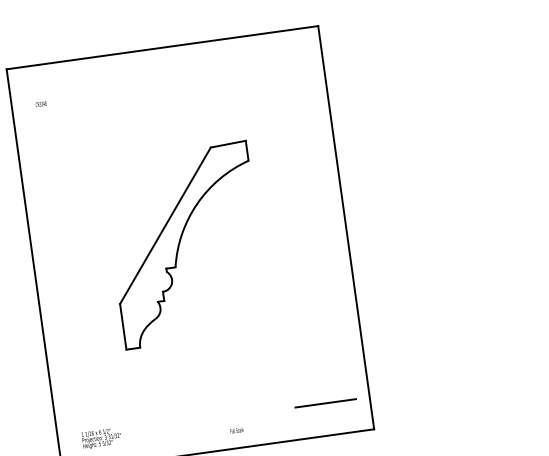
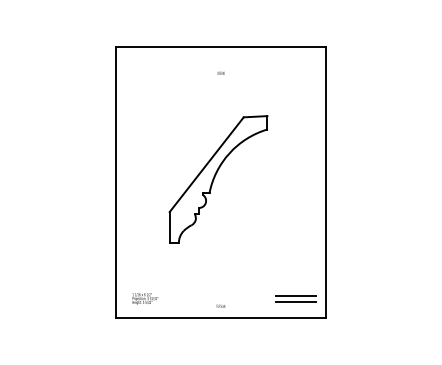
text: (40, 103) -> (220, 72), moved
line: (326, 412) -> (295, 302), added
text: (235, 429) -> (220, 305), moved

